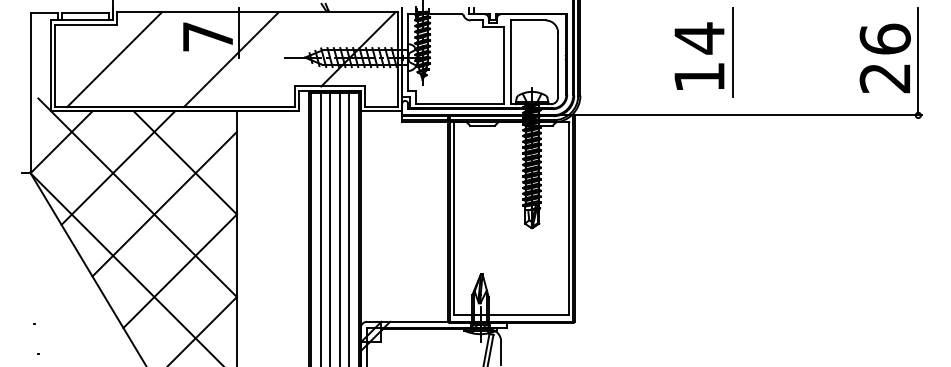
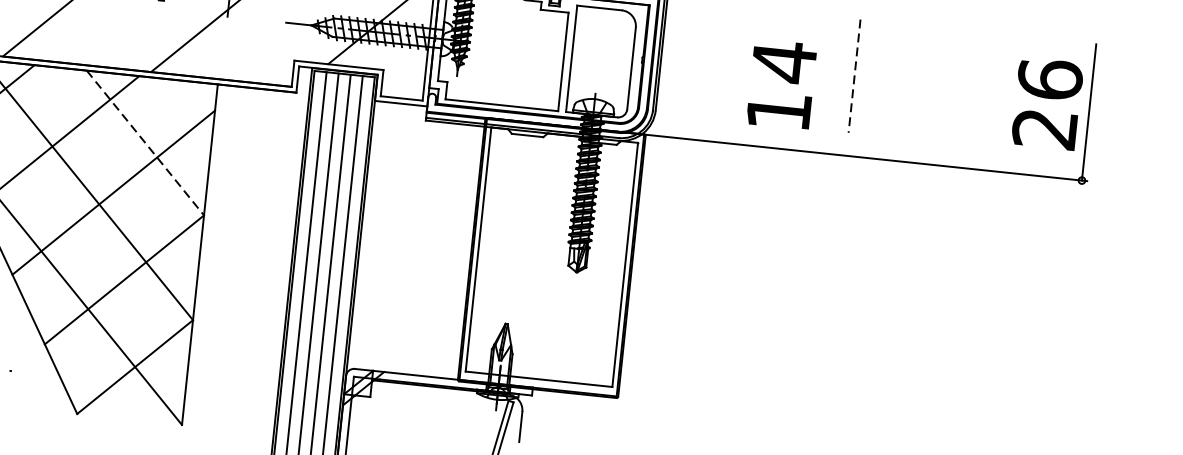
line: (732, 52) -> (854, 75), solid -> dashed
text: (699, 55) -> (781, 83), moved
line: (185, 163) -> (145, 143), solid -> dashed

